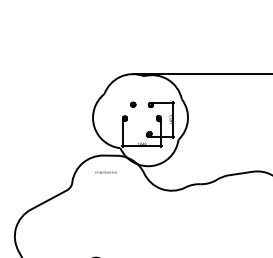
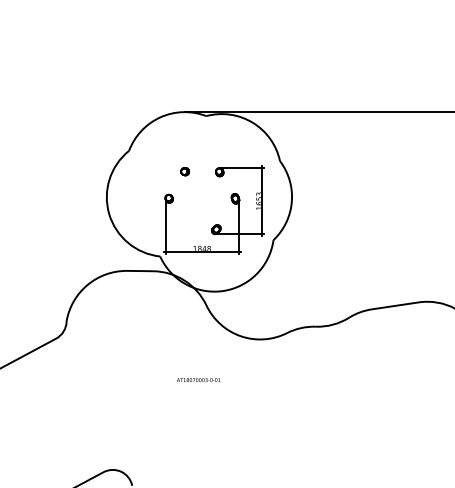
text: (105, 172) -> (197, 379), moved

